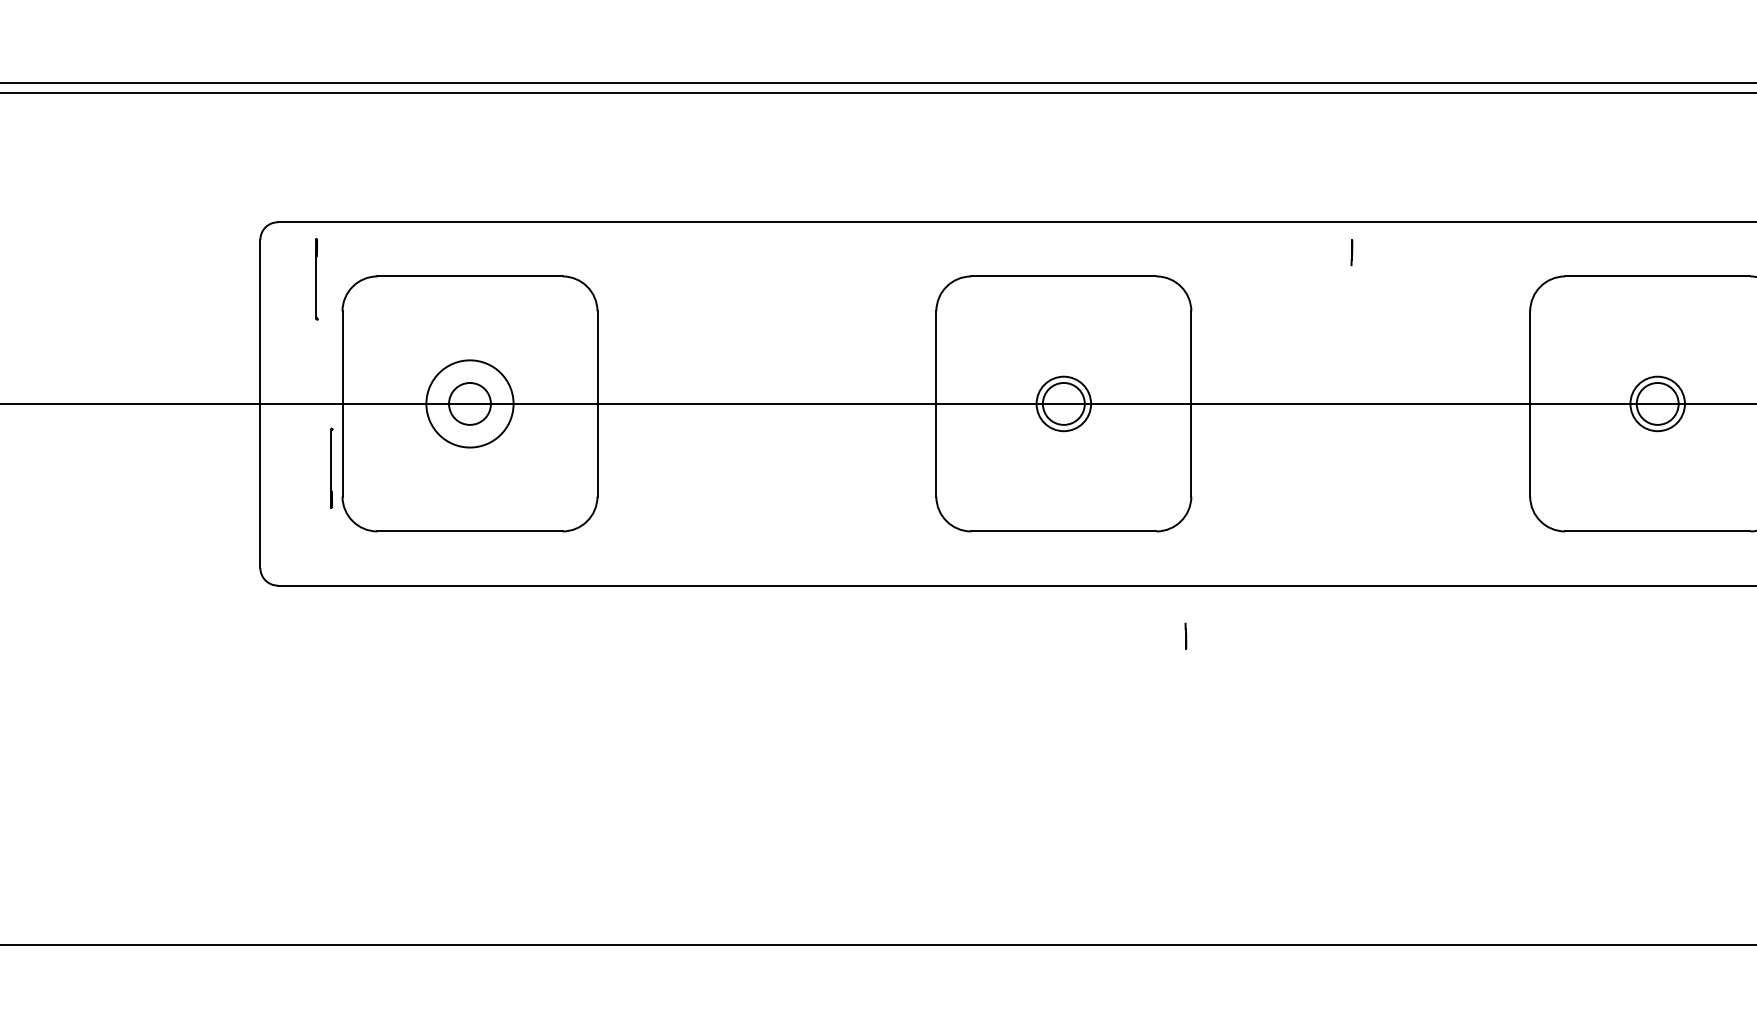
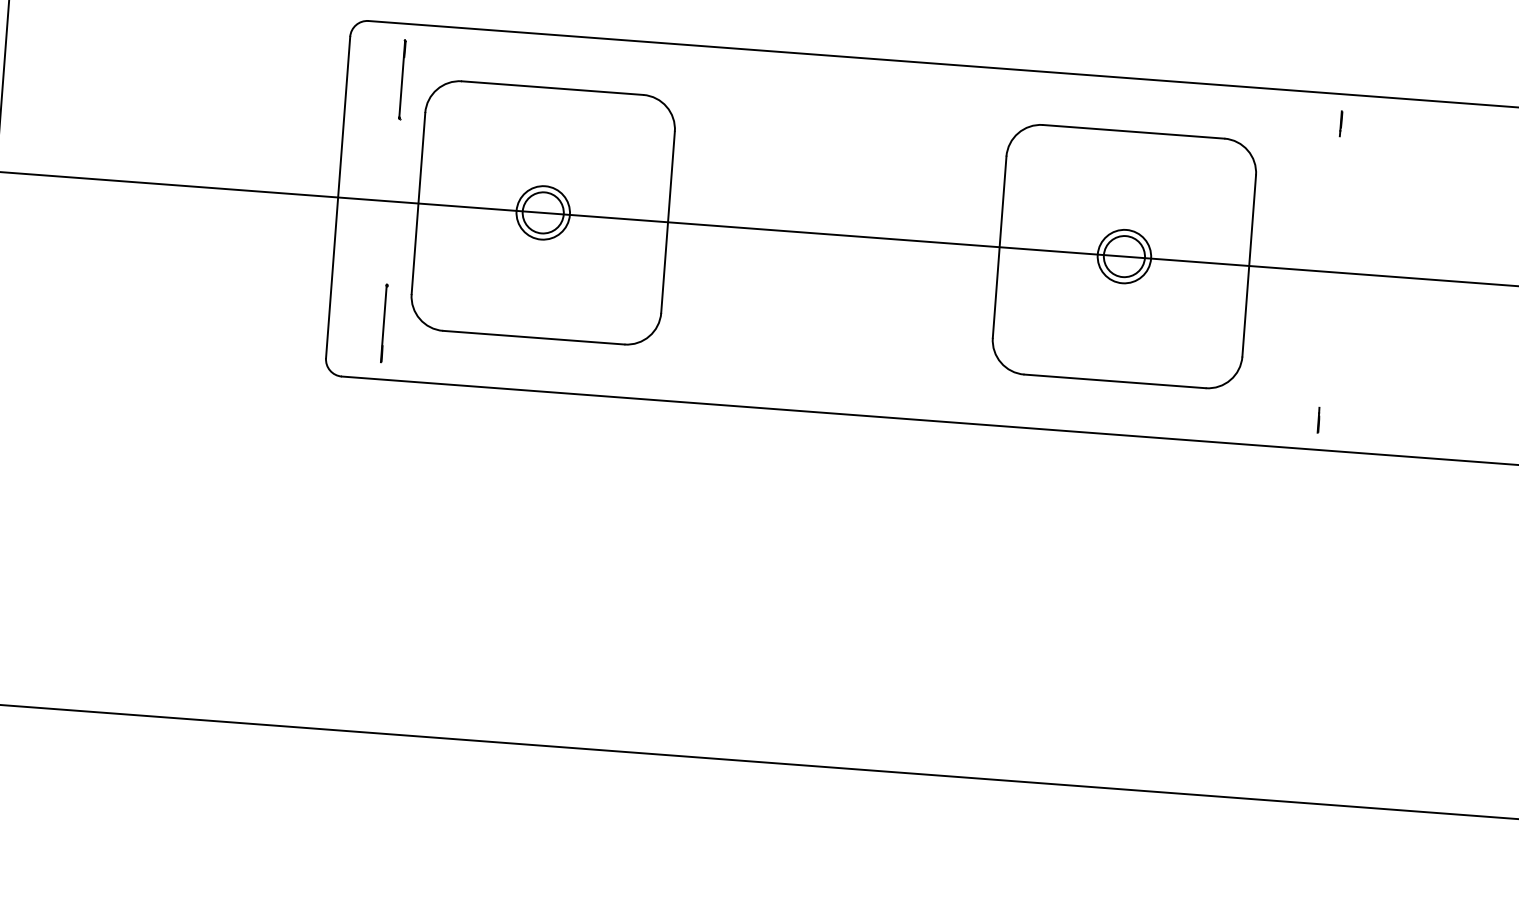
line: (1351, 252) -> (1340, 123), moved
circle: (469, 403) -> (542, 212), size x0.62
part: (331, 467) -> (383, 322), moved
line: (1185, 635) -> (1318, 419), moved

